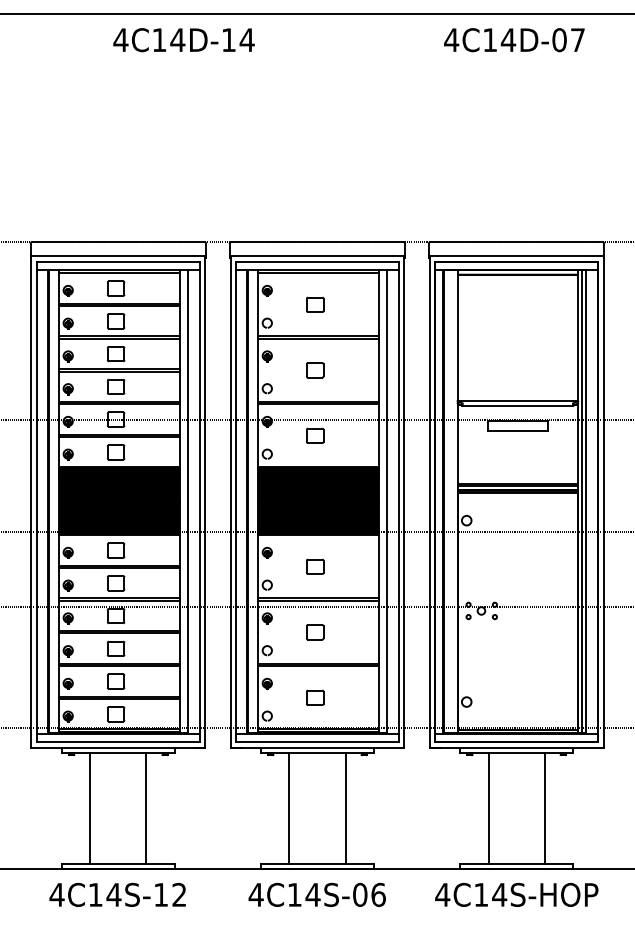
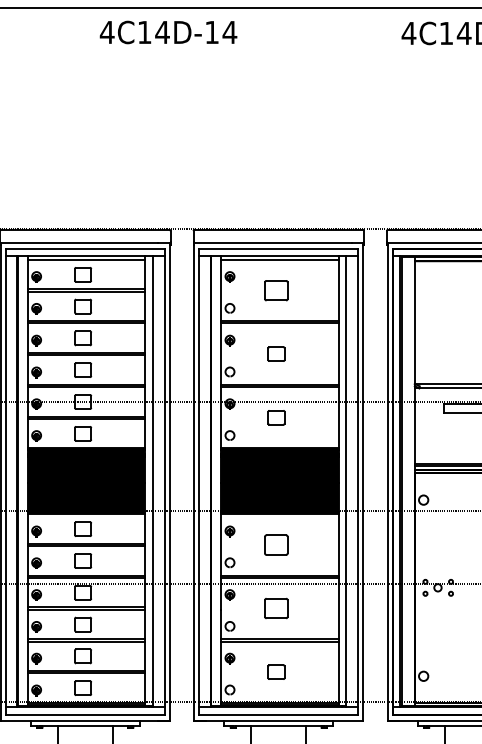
text: (183, 40) -> (168, 32), moved
part: (315, 304) -> (276, 290), size x1.4
part: (315, 566) -> (276, 544), size x1.4
part: (315, 632) -> (276, 608), size x1.4

